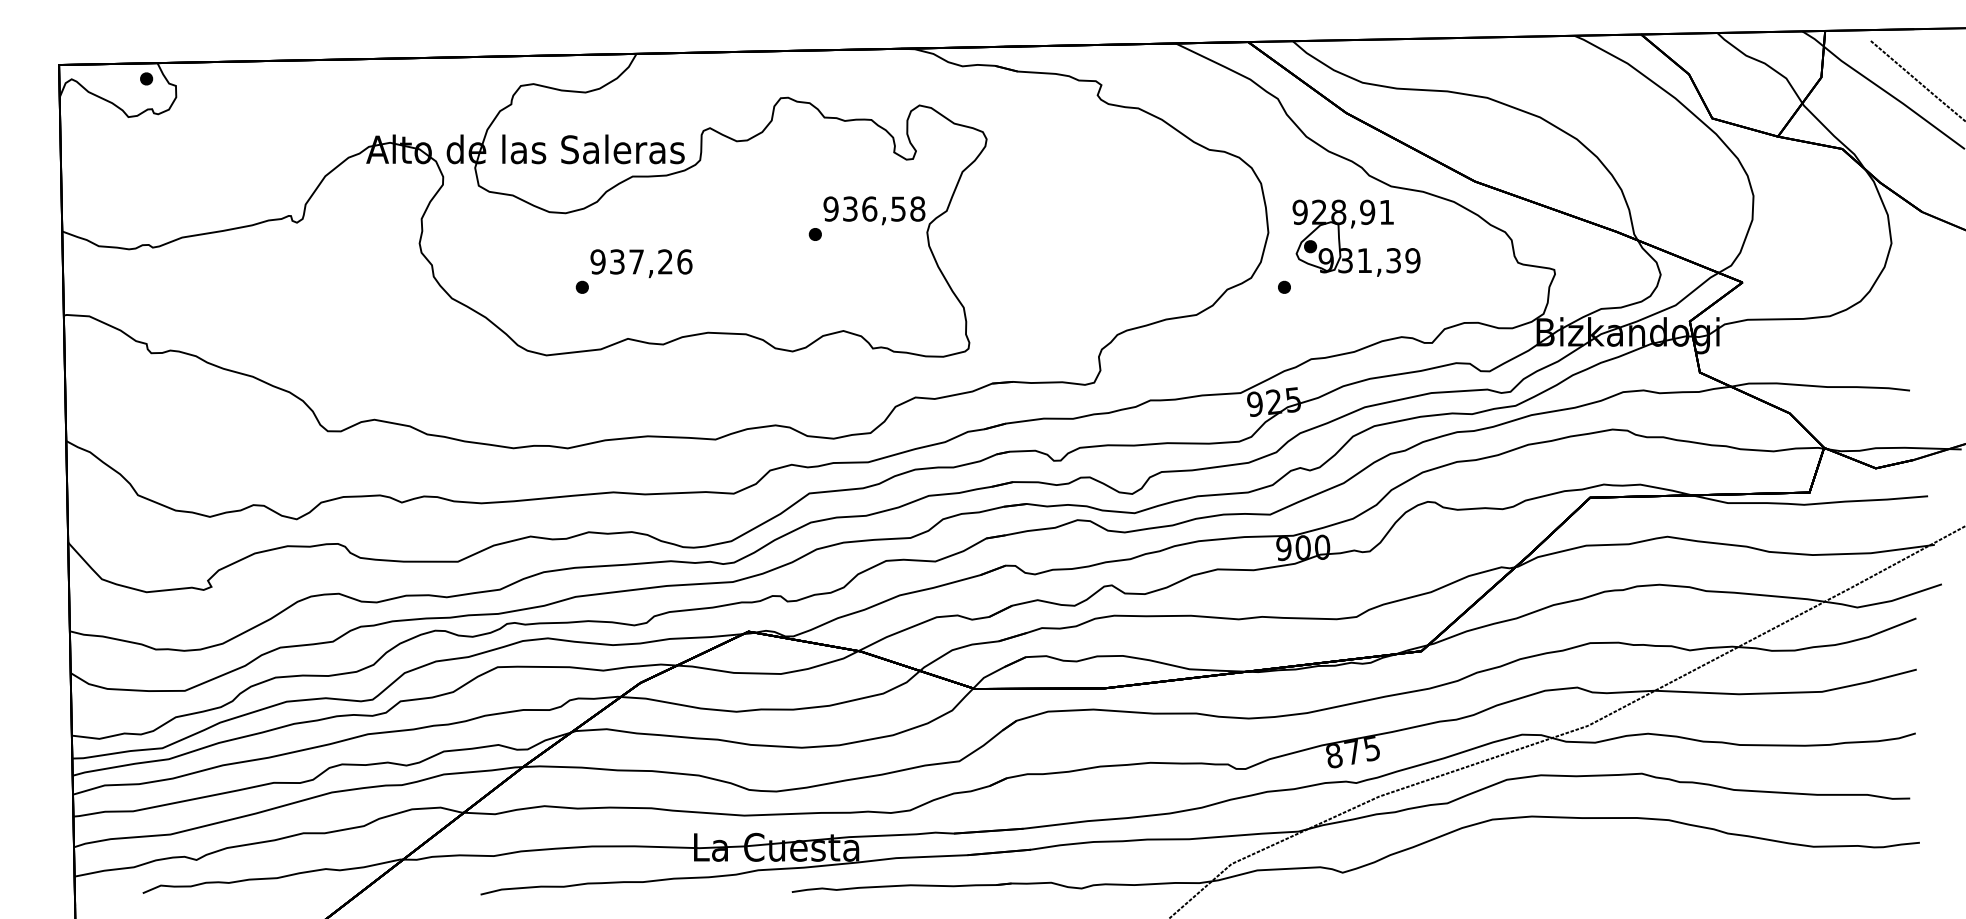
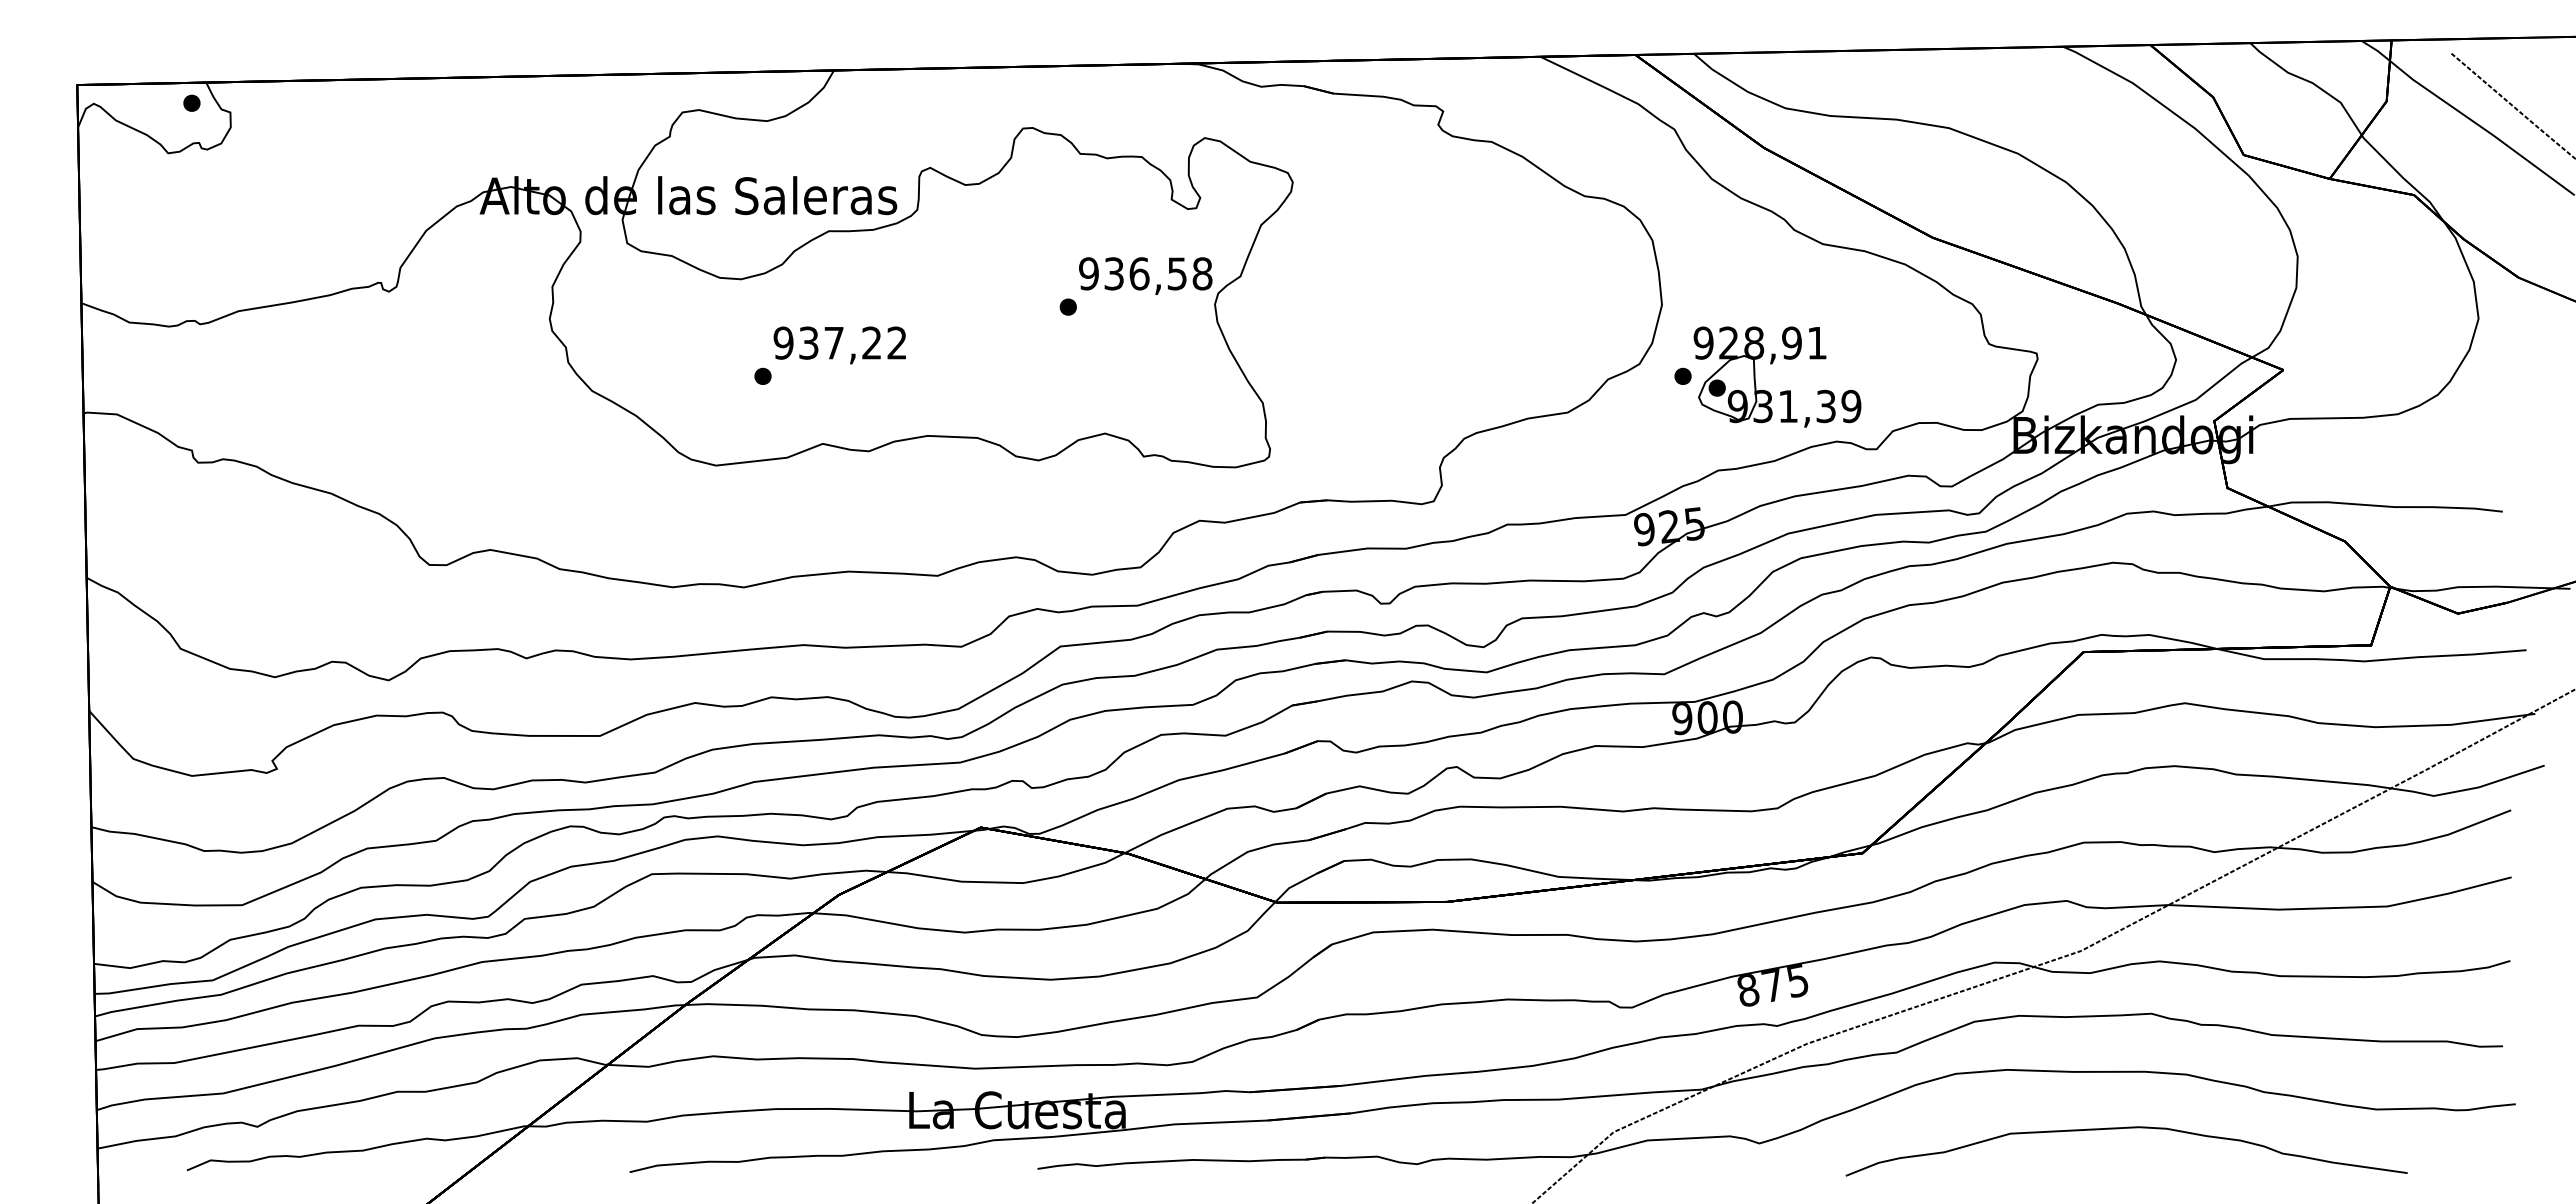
part: (1352, 228) -> (1772, 364), moved
text: (685, 261) -> (897, 342), 937,26 -> 937,22
part: (1622, 861) -> (2126, 1128), added

